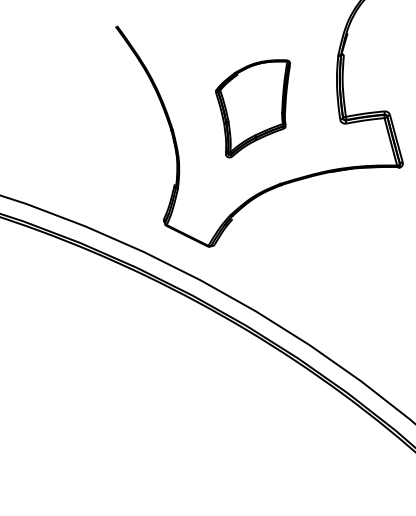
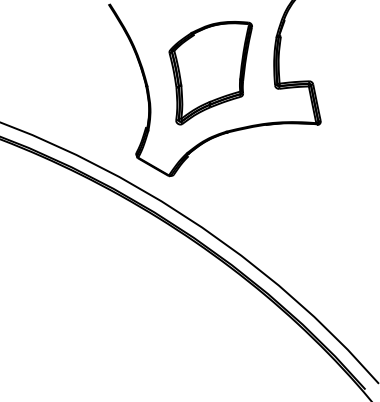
part: (254, 109) -> (210, 73), size x1.43

